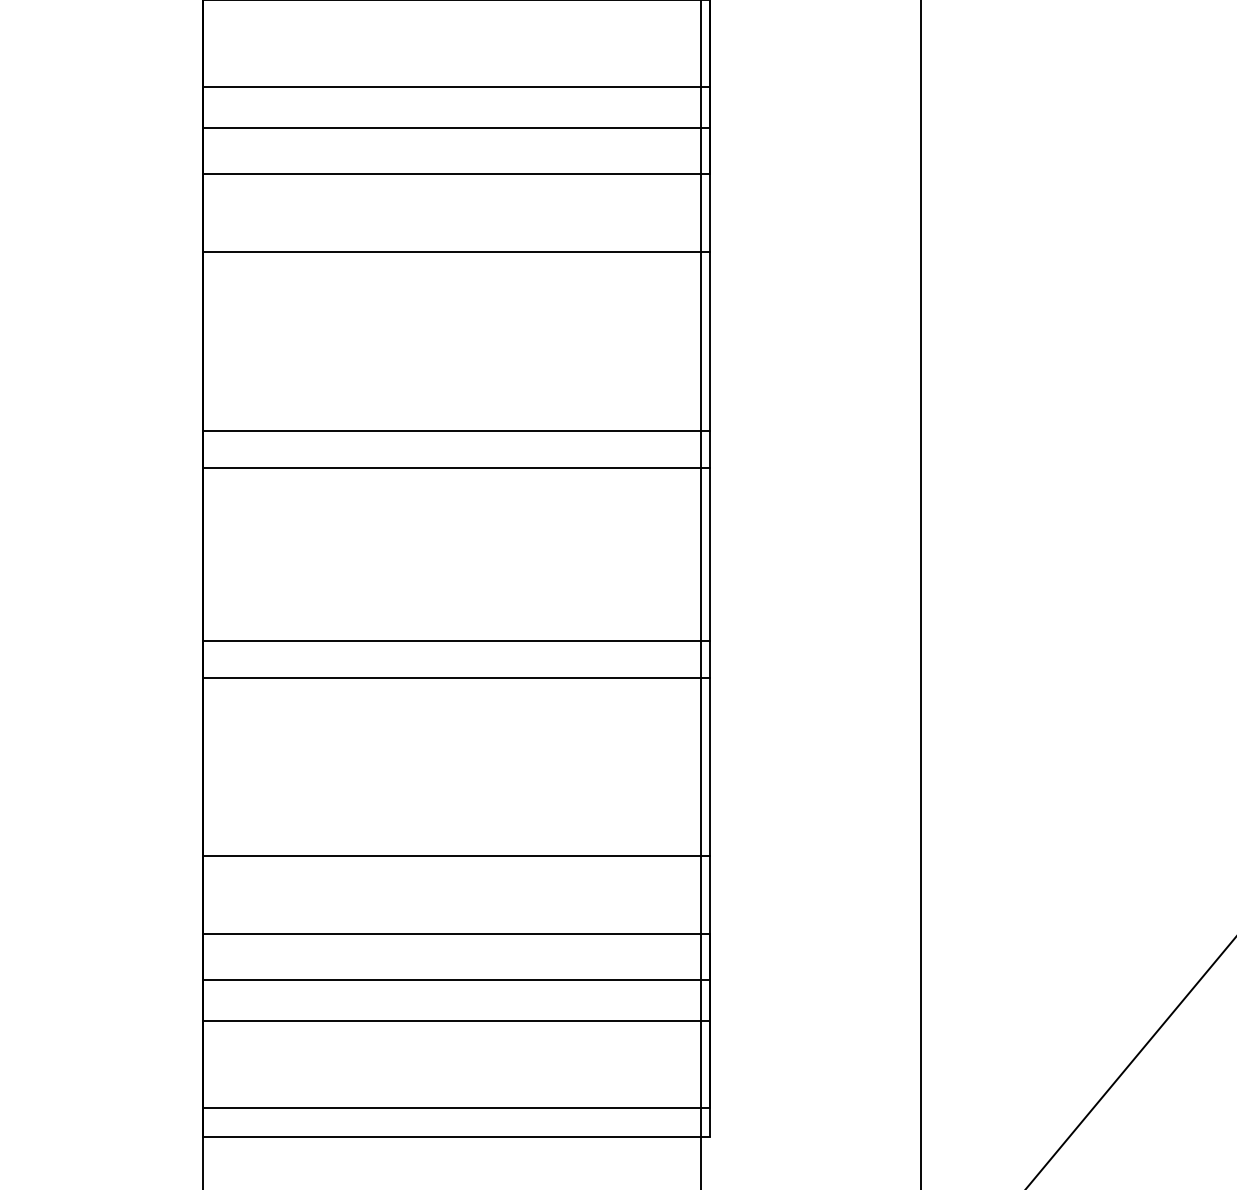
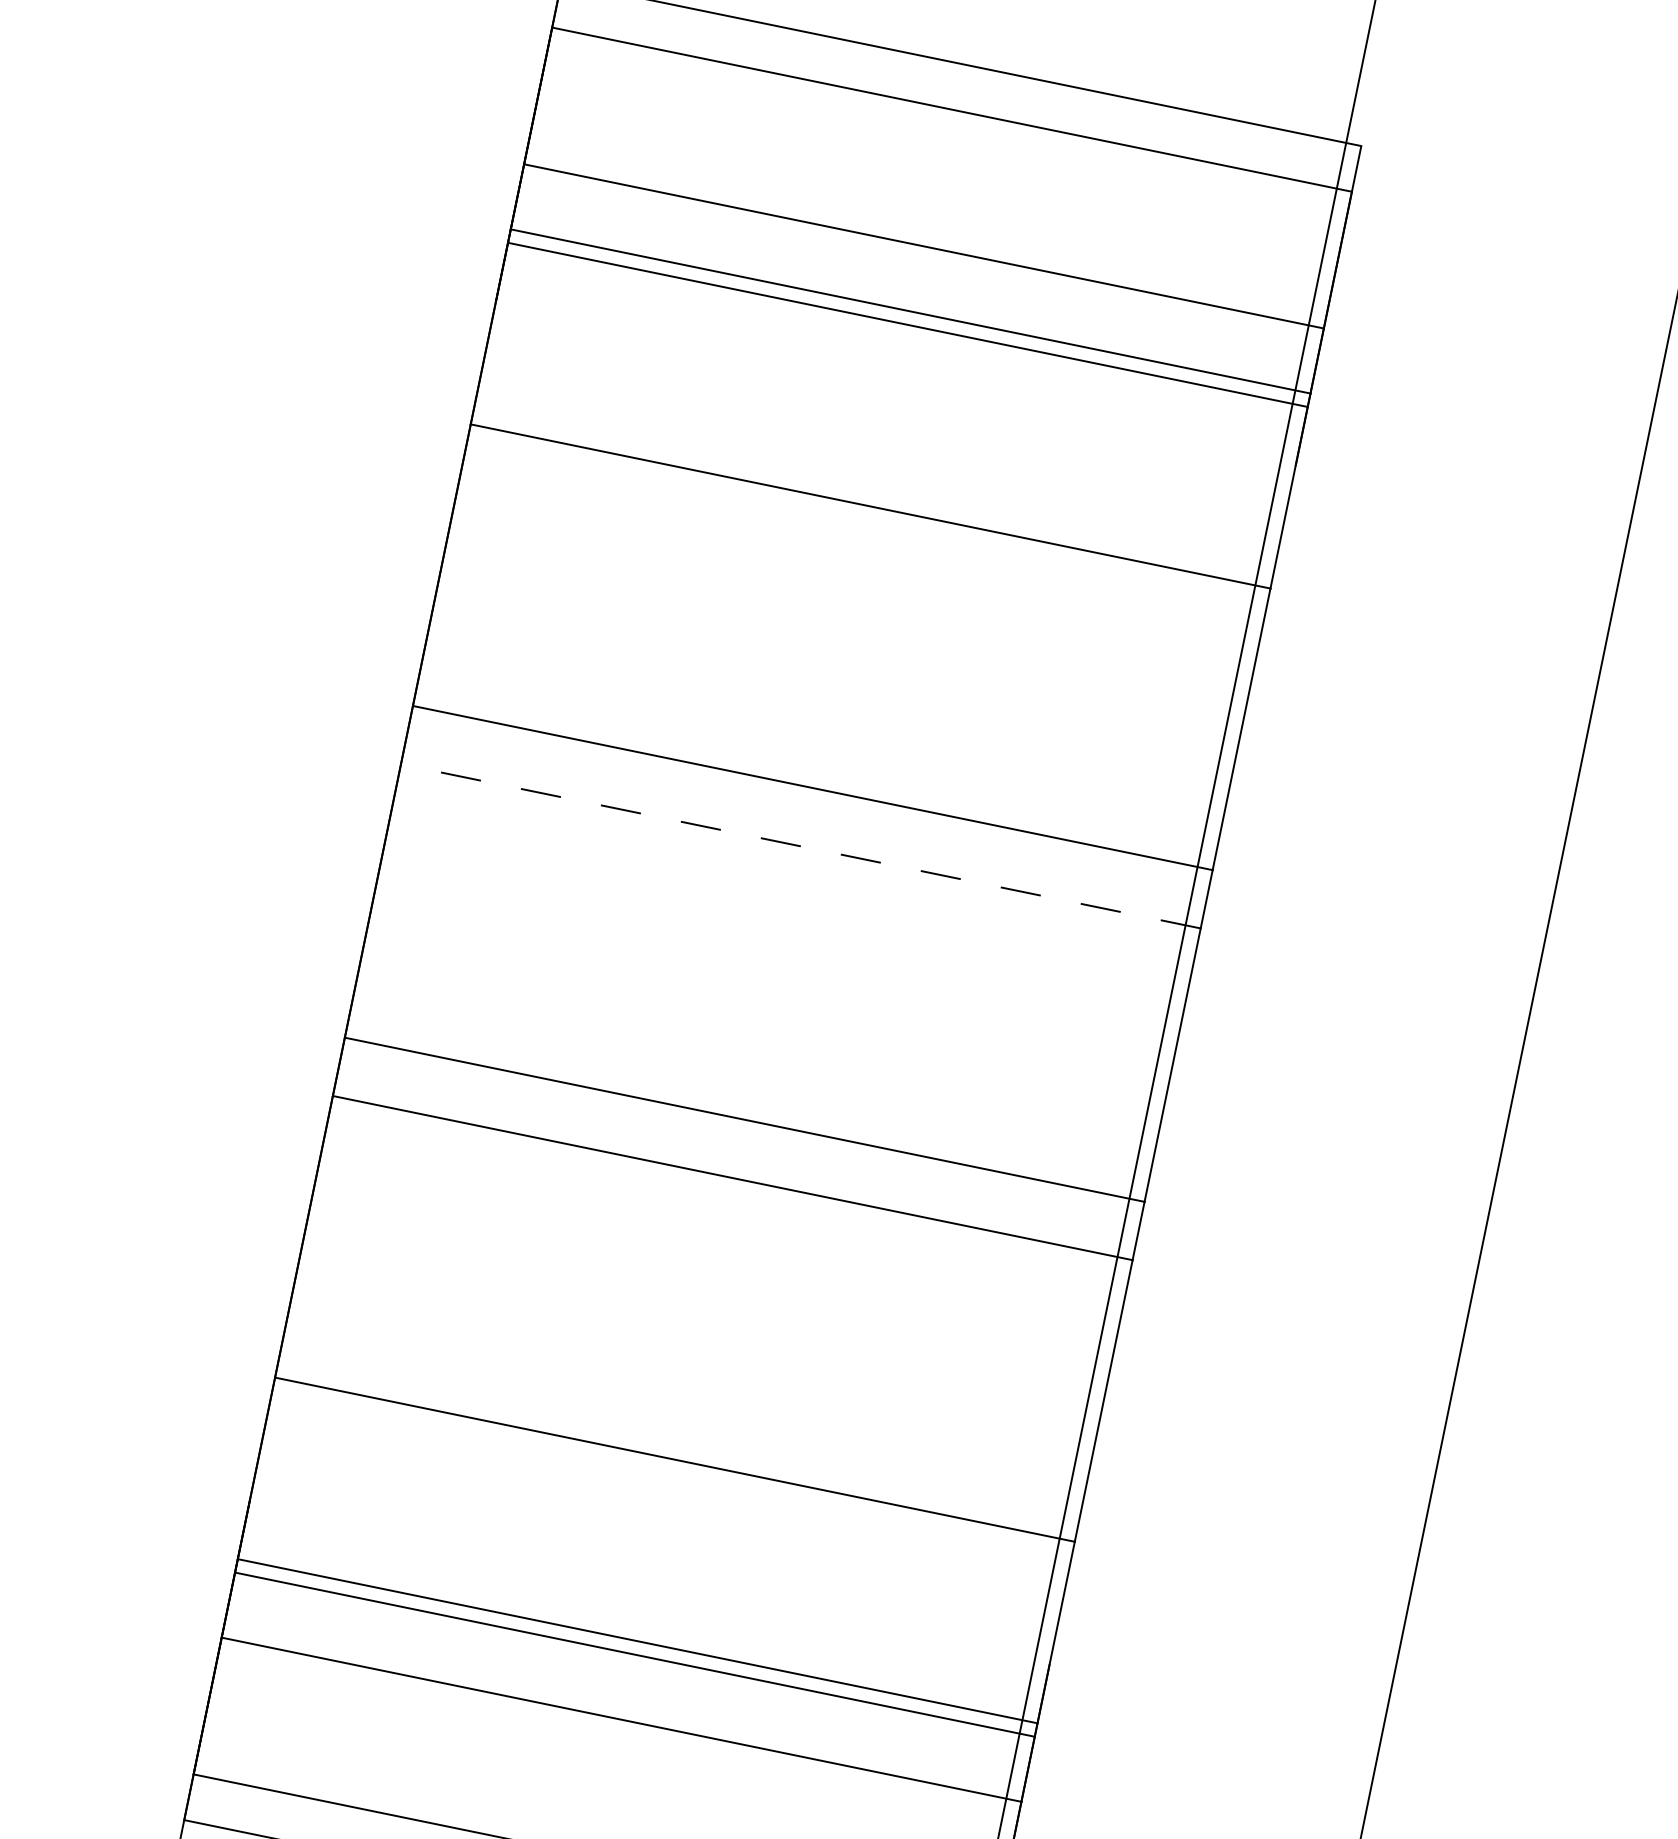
line: (456, 173) -> (907, 324), moved
line: (456, 467) -> (800, 846), solid -> dashed
line: (456, 934) -> (637, 1641), moved

